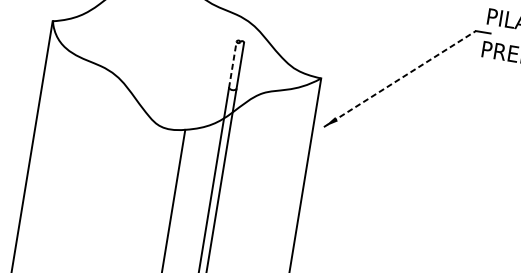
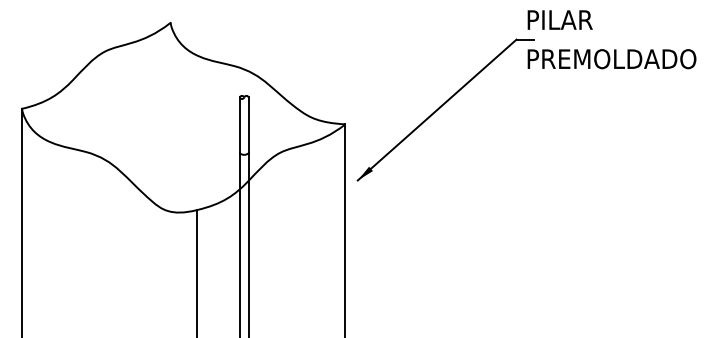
line: (232, 64) -> (239, 125), dashed -> solid
line: (400, 78) -> (437, 109), dashed -> solid

